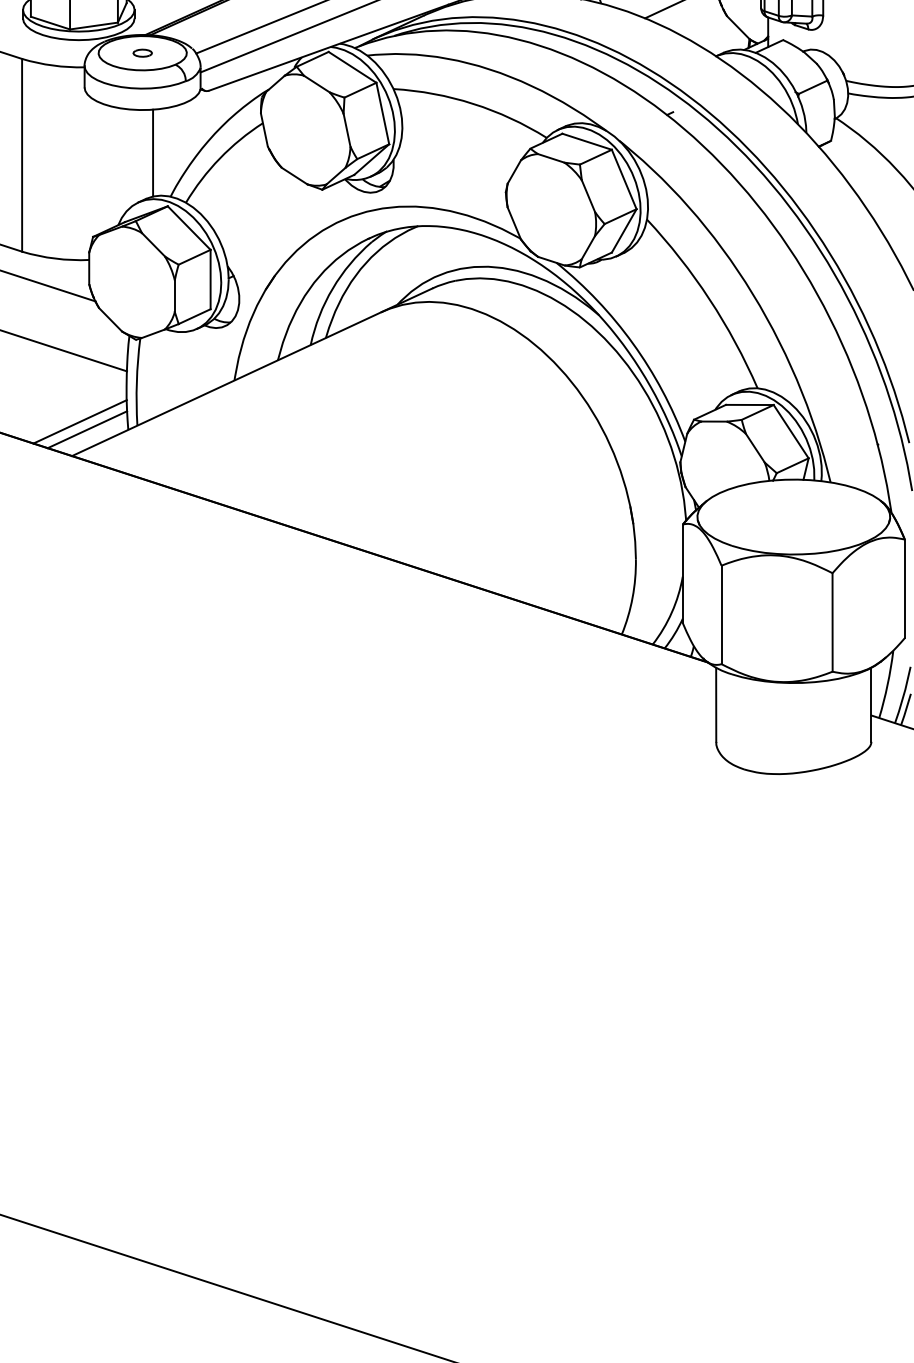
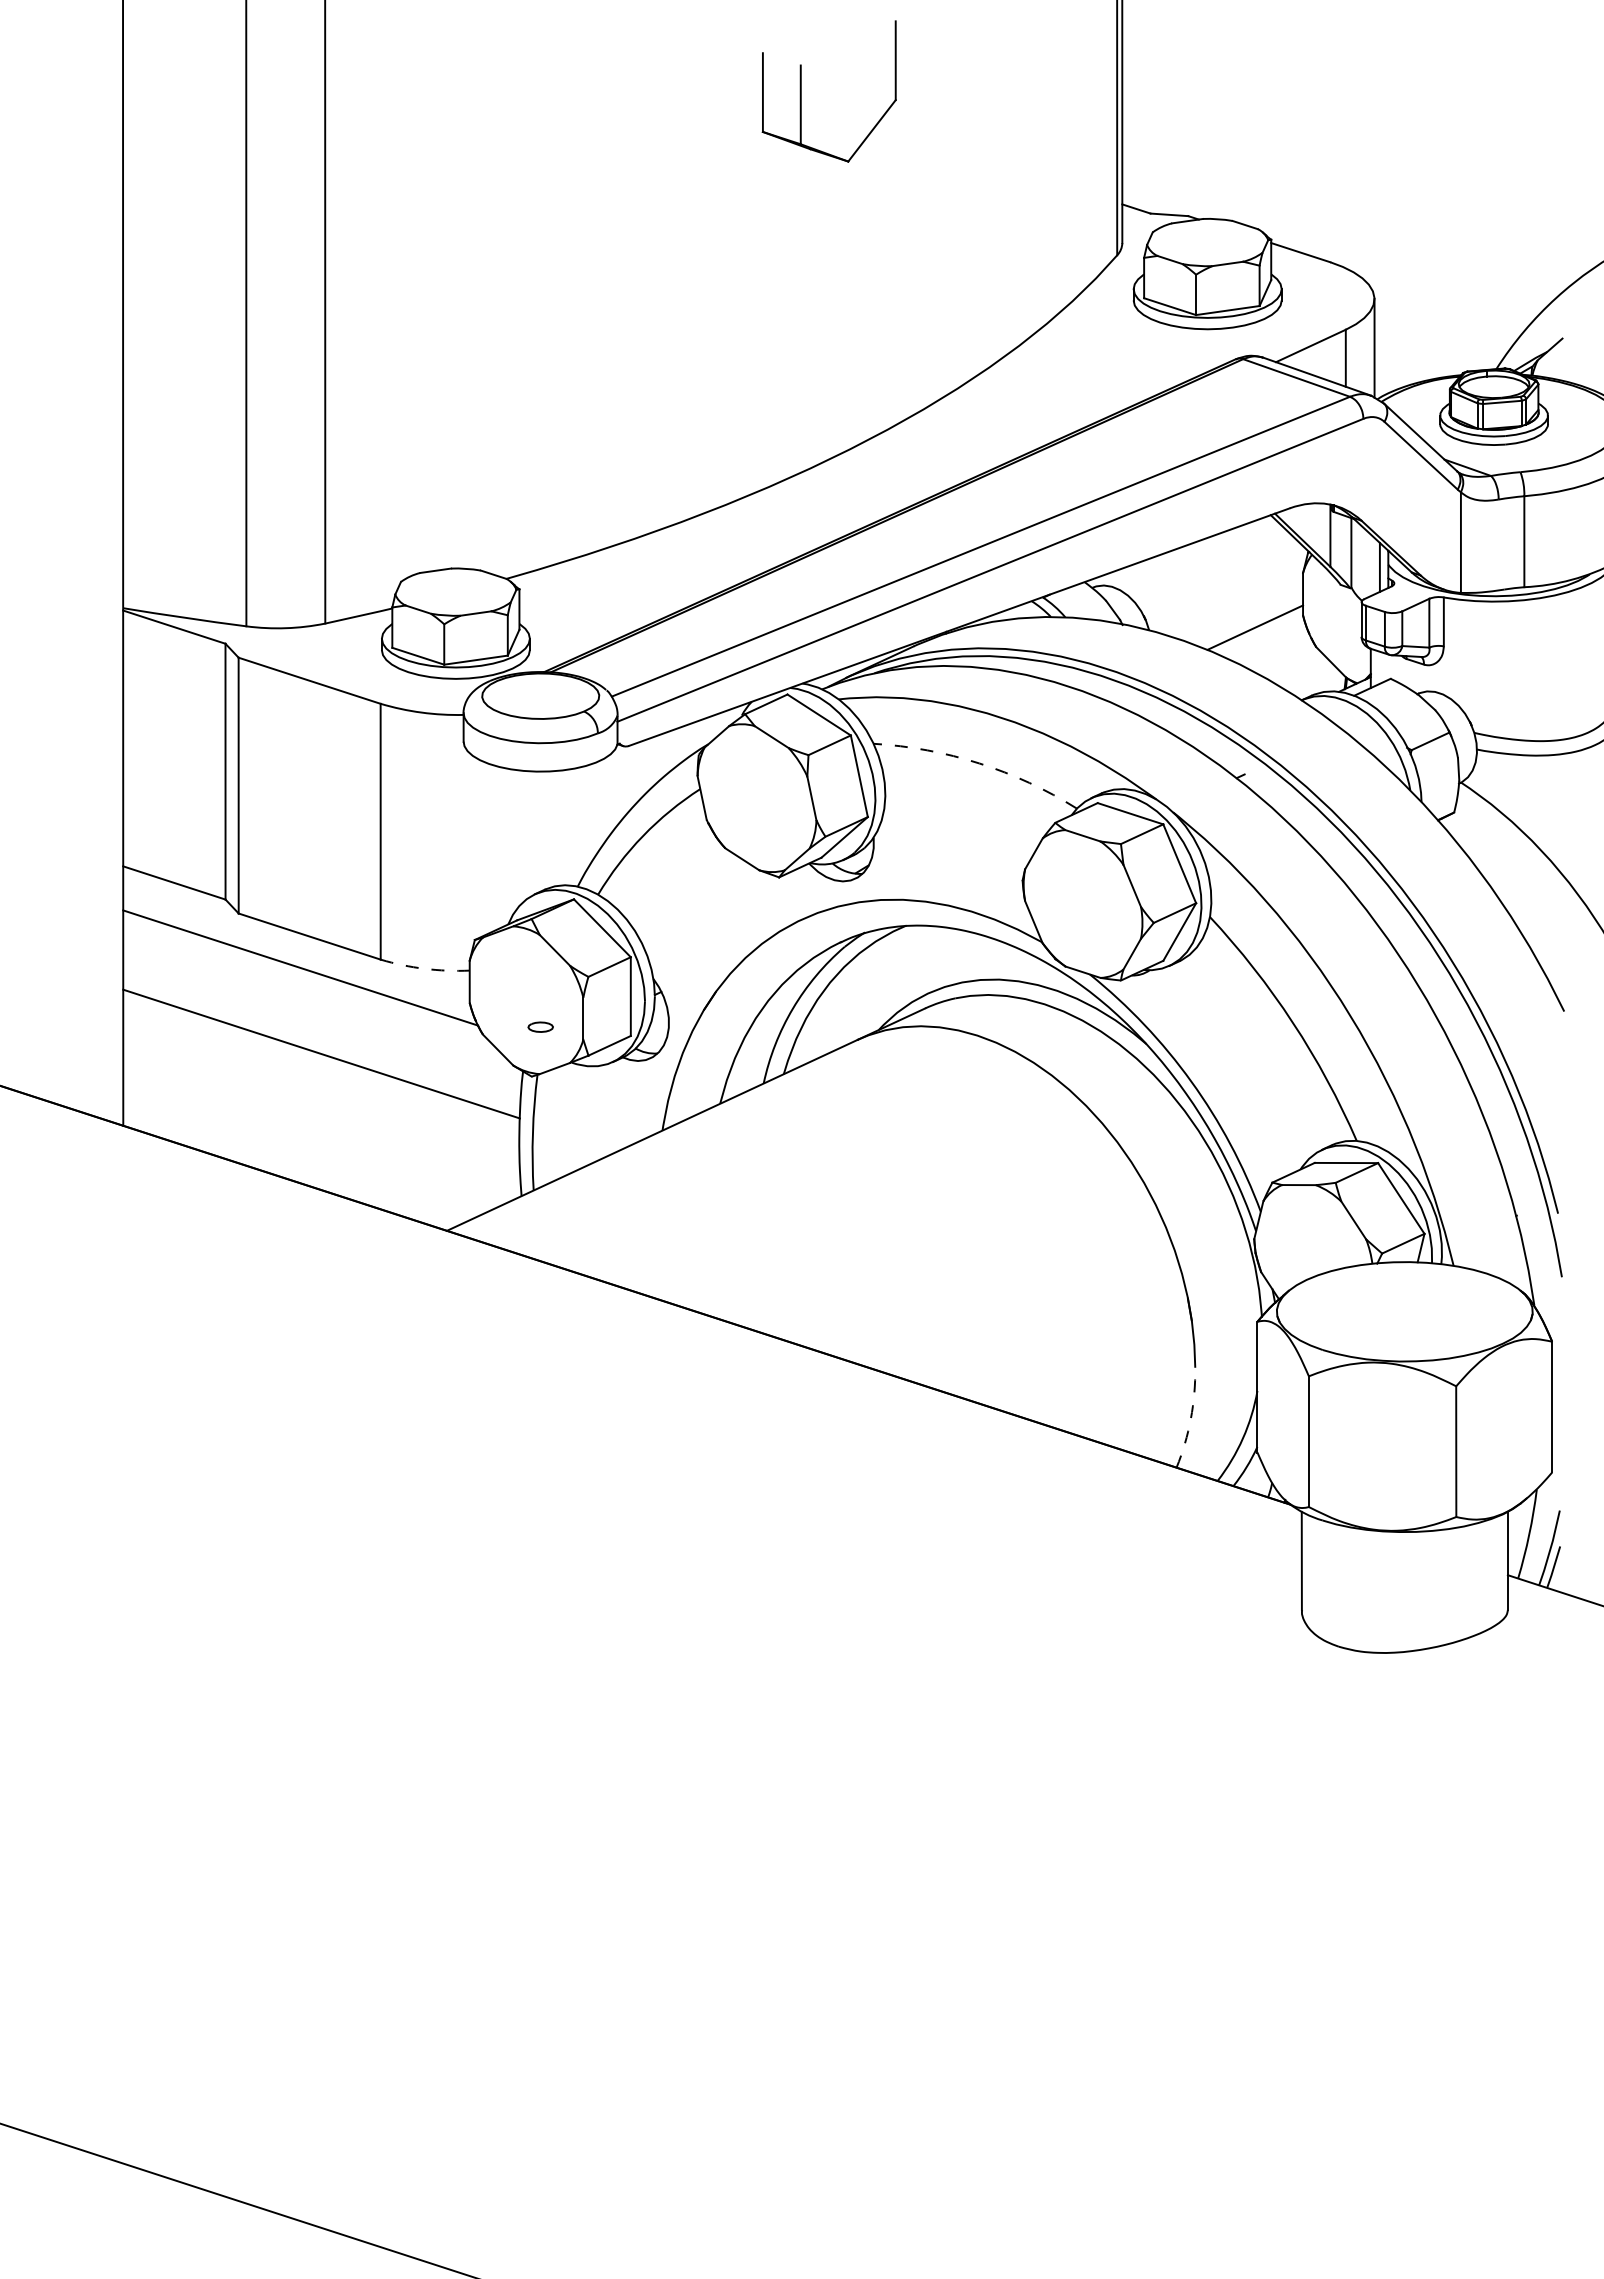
part: (142, 52) -> (540, 1026), moved
arc: (473, 103) -> (979, 763), solid -> dashed
line: (153, 152) -> (554, 828), removed
arc: (55, 258) -> (424, 968), solid -> dashed
line: (80, 421) -> (457, 1185), removed
line: (86, 429) -> (466, 1195), removed
arc: (632, 597) -> (1190, 1418), solid -> dashed

